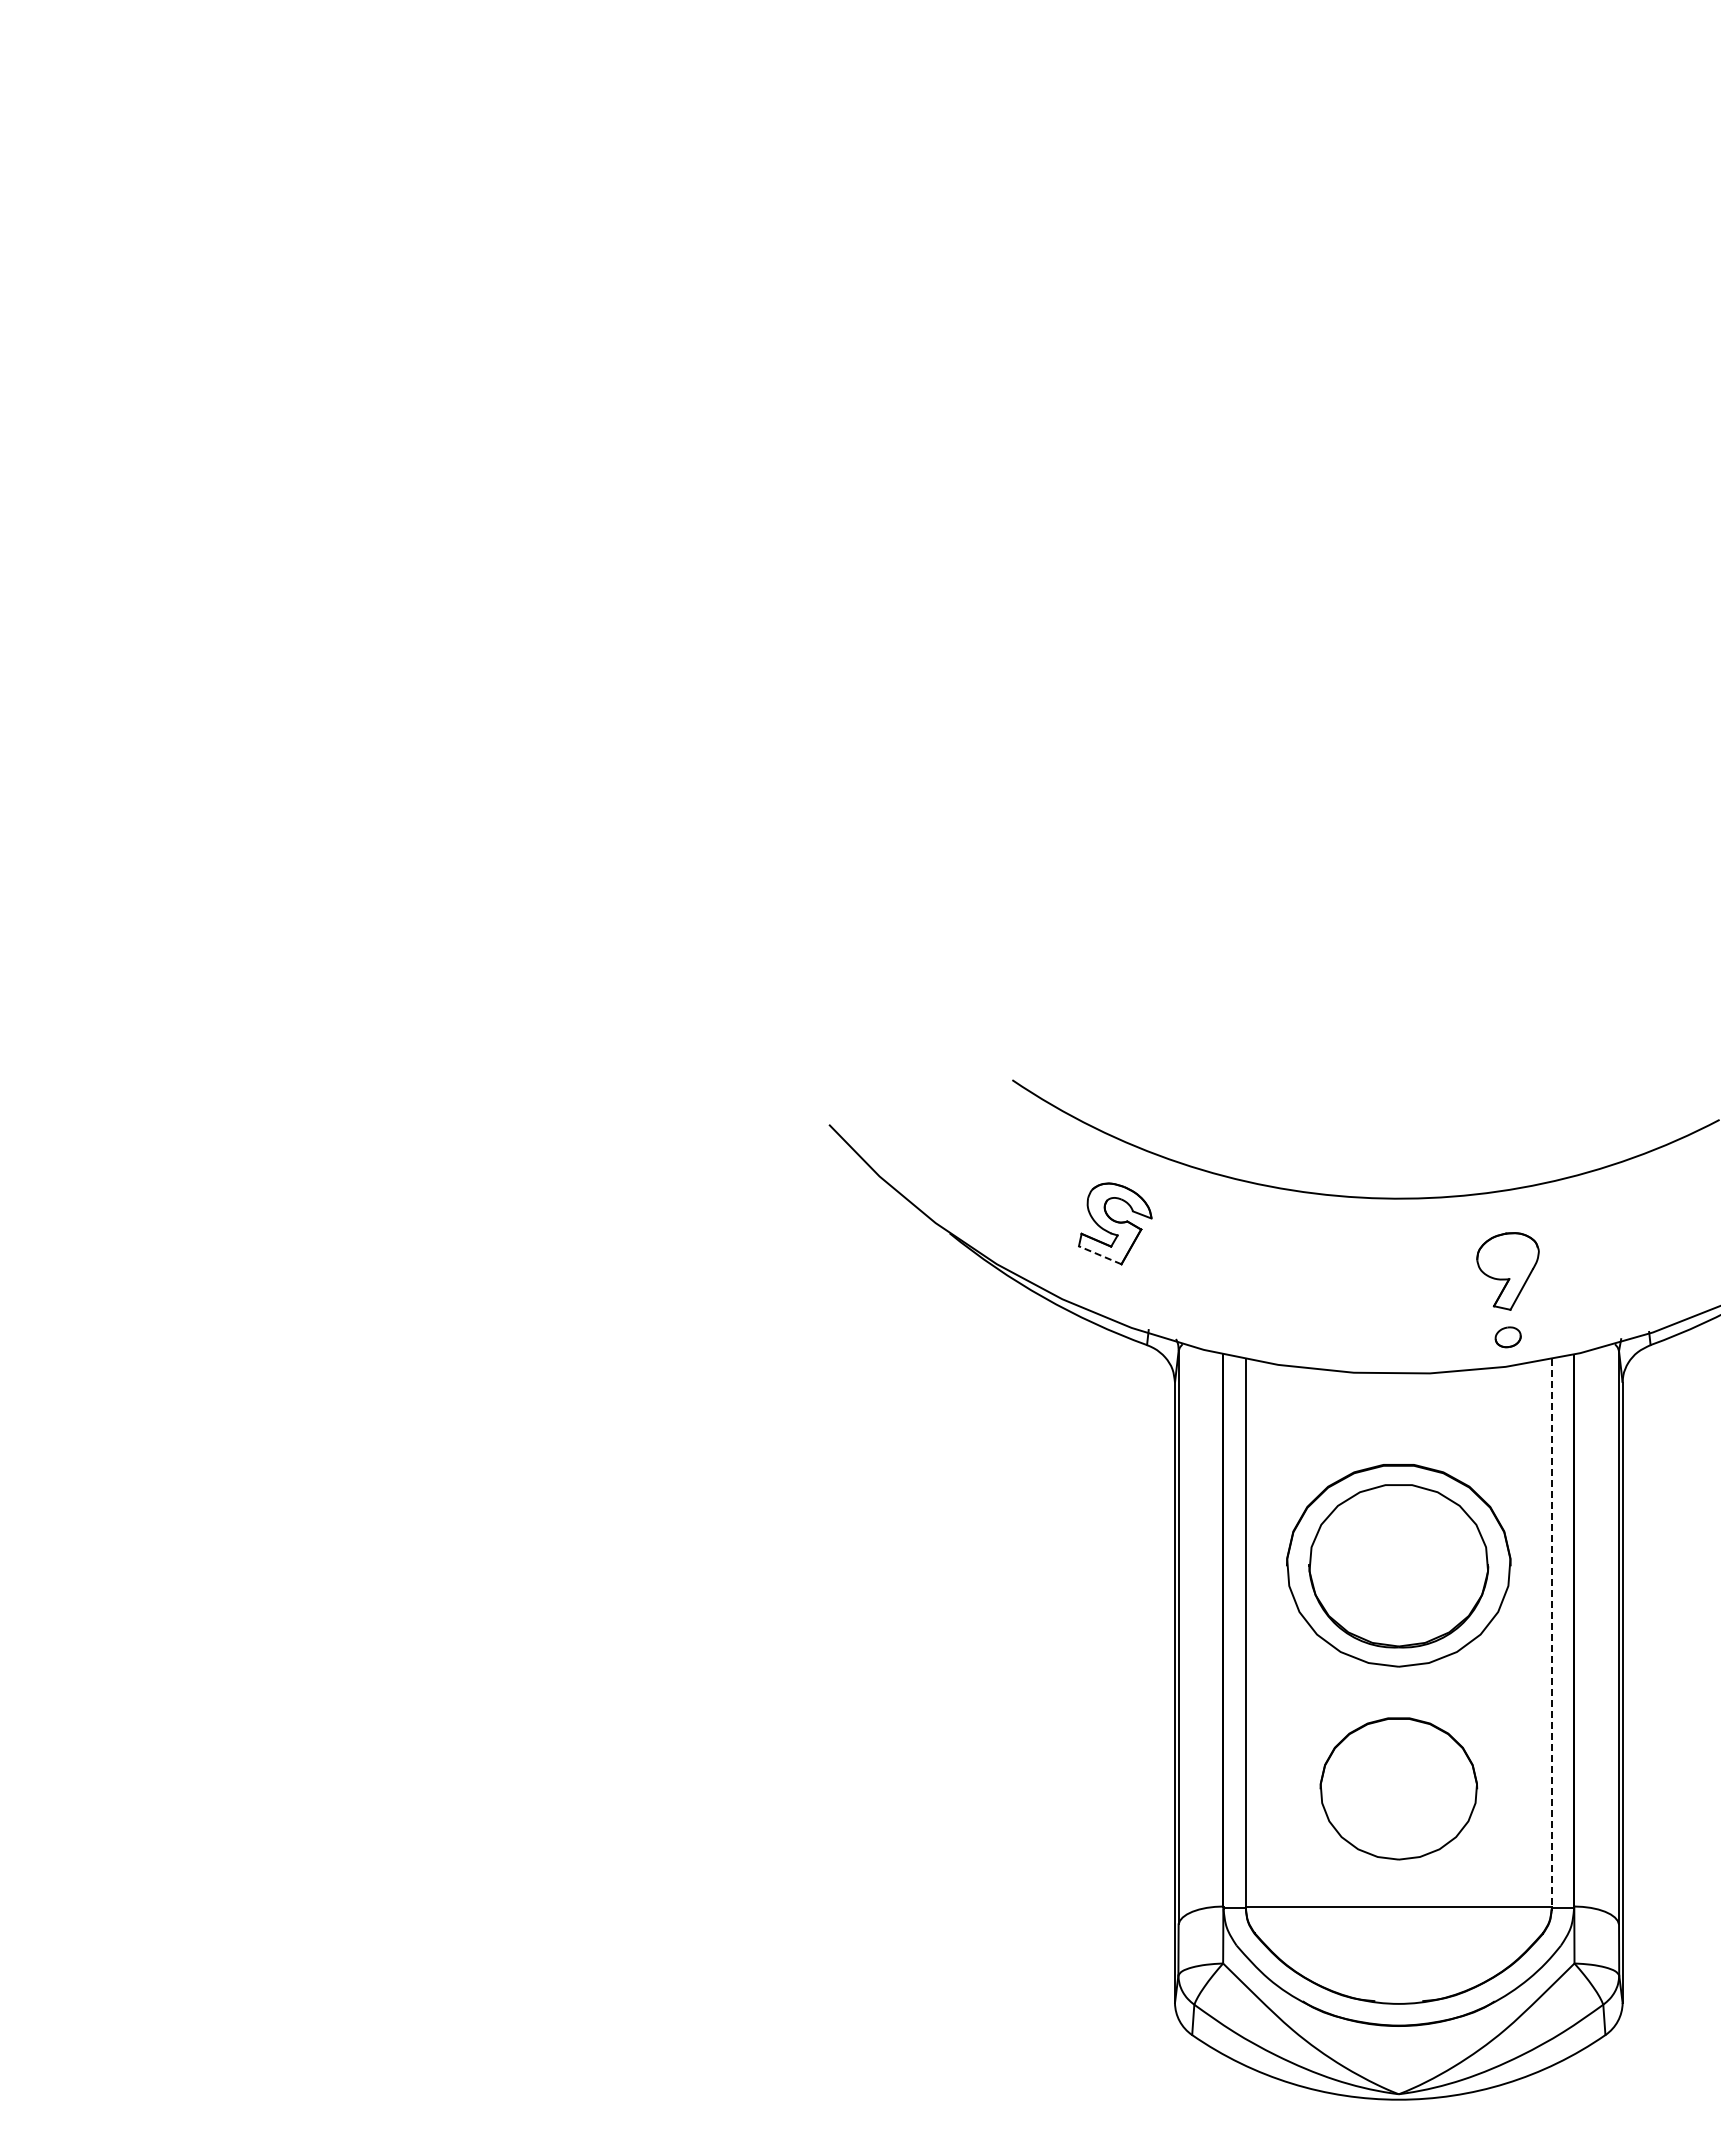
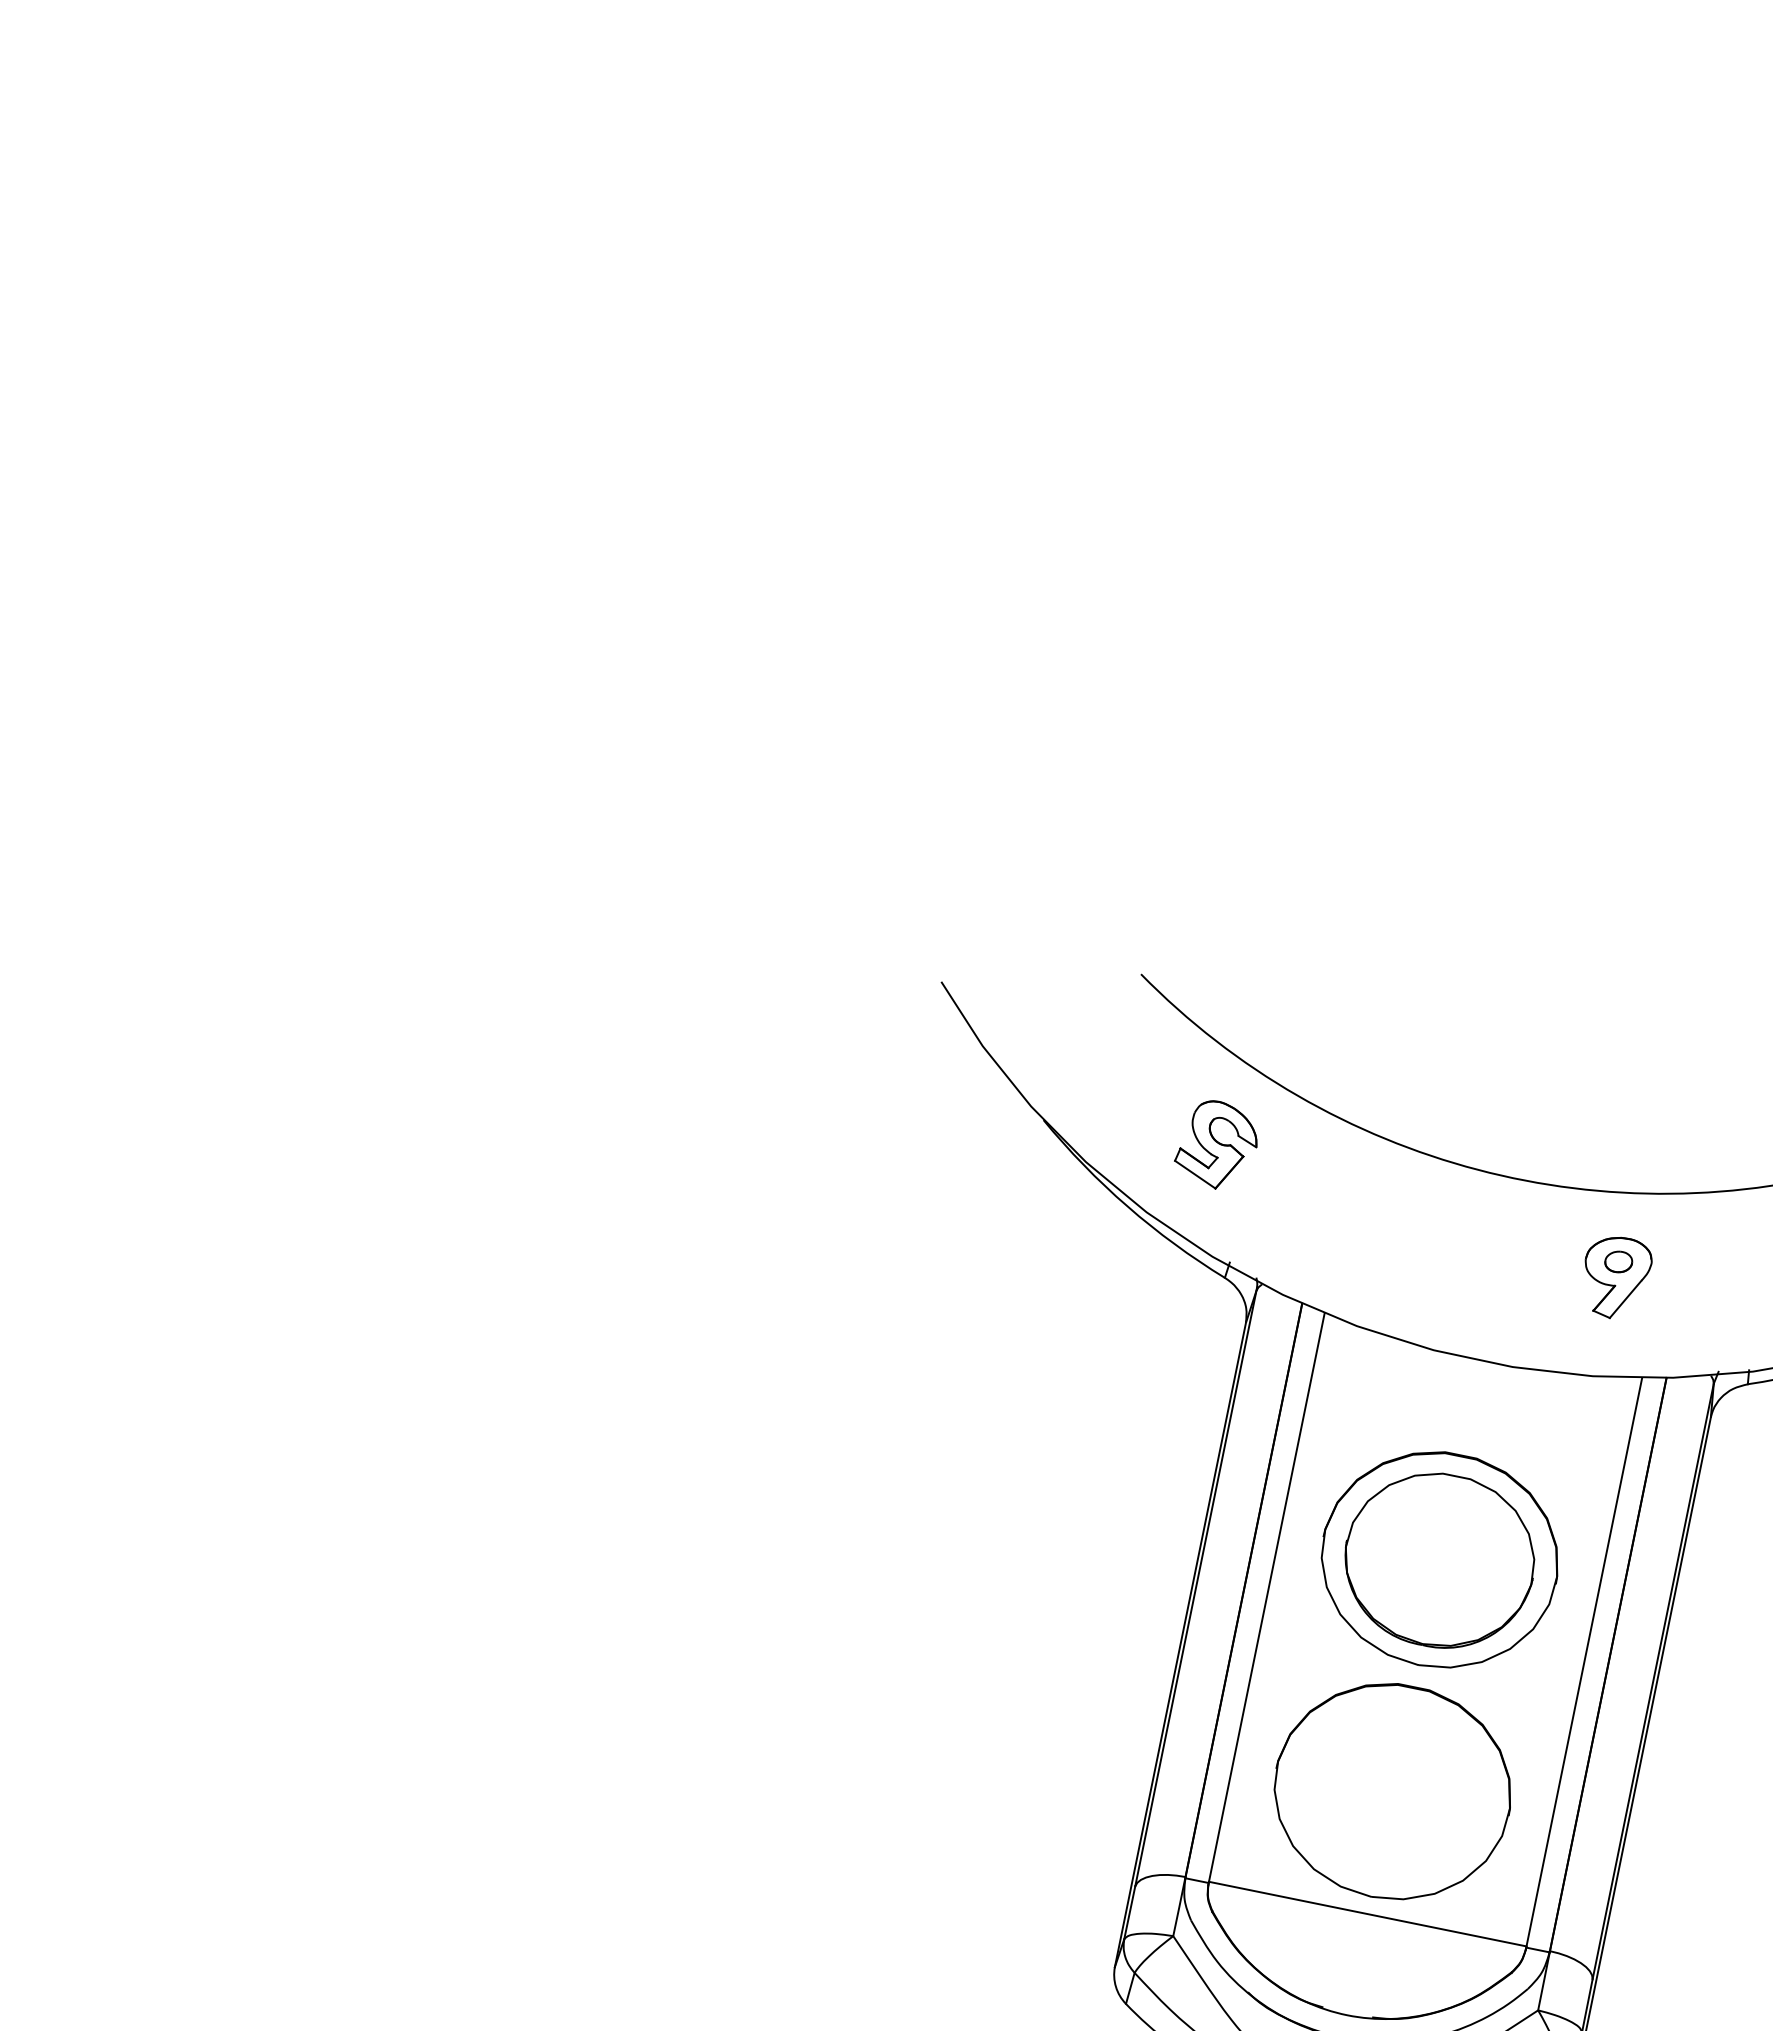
line: (1099, 1255) -> (1194, 1174), dashed -> solid
part: (1507, 1337) -> (1617, 1262), moved
line: (1551, 1632) -> (1584, 1661), dashed -> solid
part: (1398, 1788) -> (1392, 1791), size x1.43

